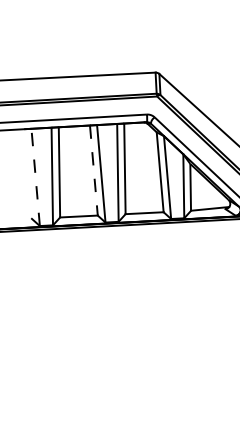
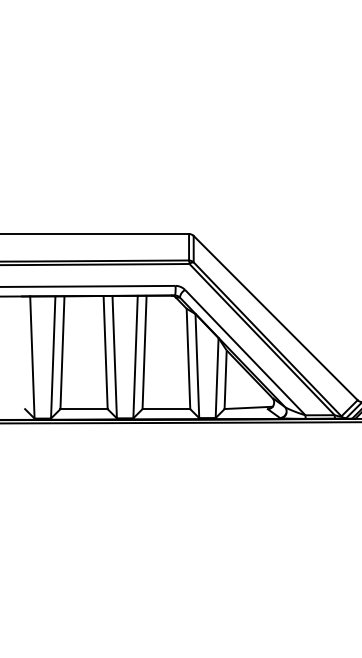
line: (93, 170) -> (105, 352), dashed -> solid
line: (35, 177) -> (32, 357), dashed -> solid

